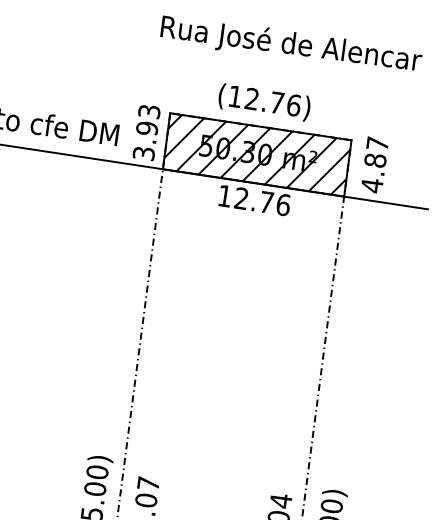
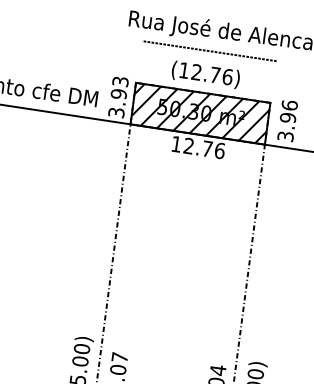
line: (268, 70) -> (208, 51), added
text: (374, 164) -> (287, 120), 4.87 -> 3.96

